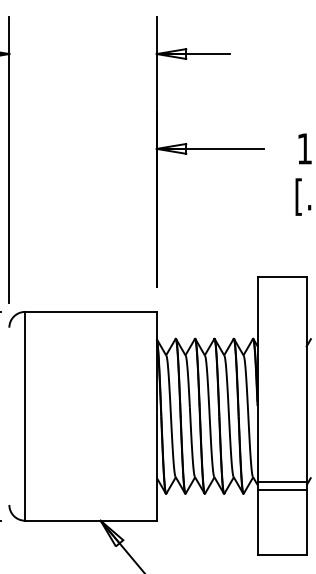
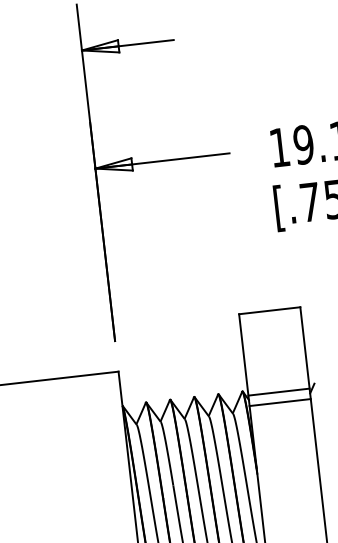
line: (281, 342) -> (278, 392), added
line: (281, 351) -> (279, 403), added

